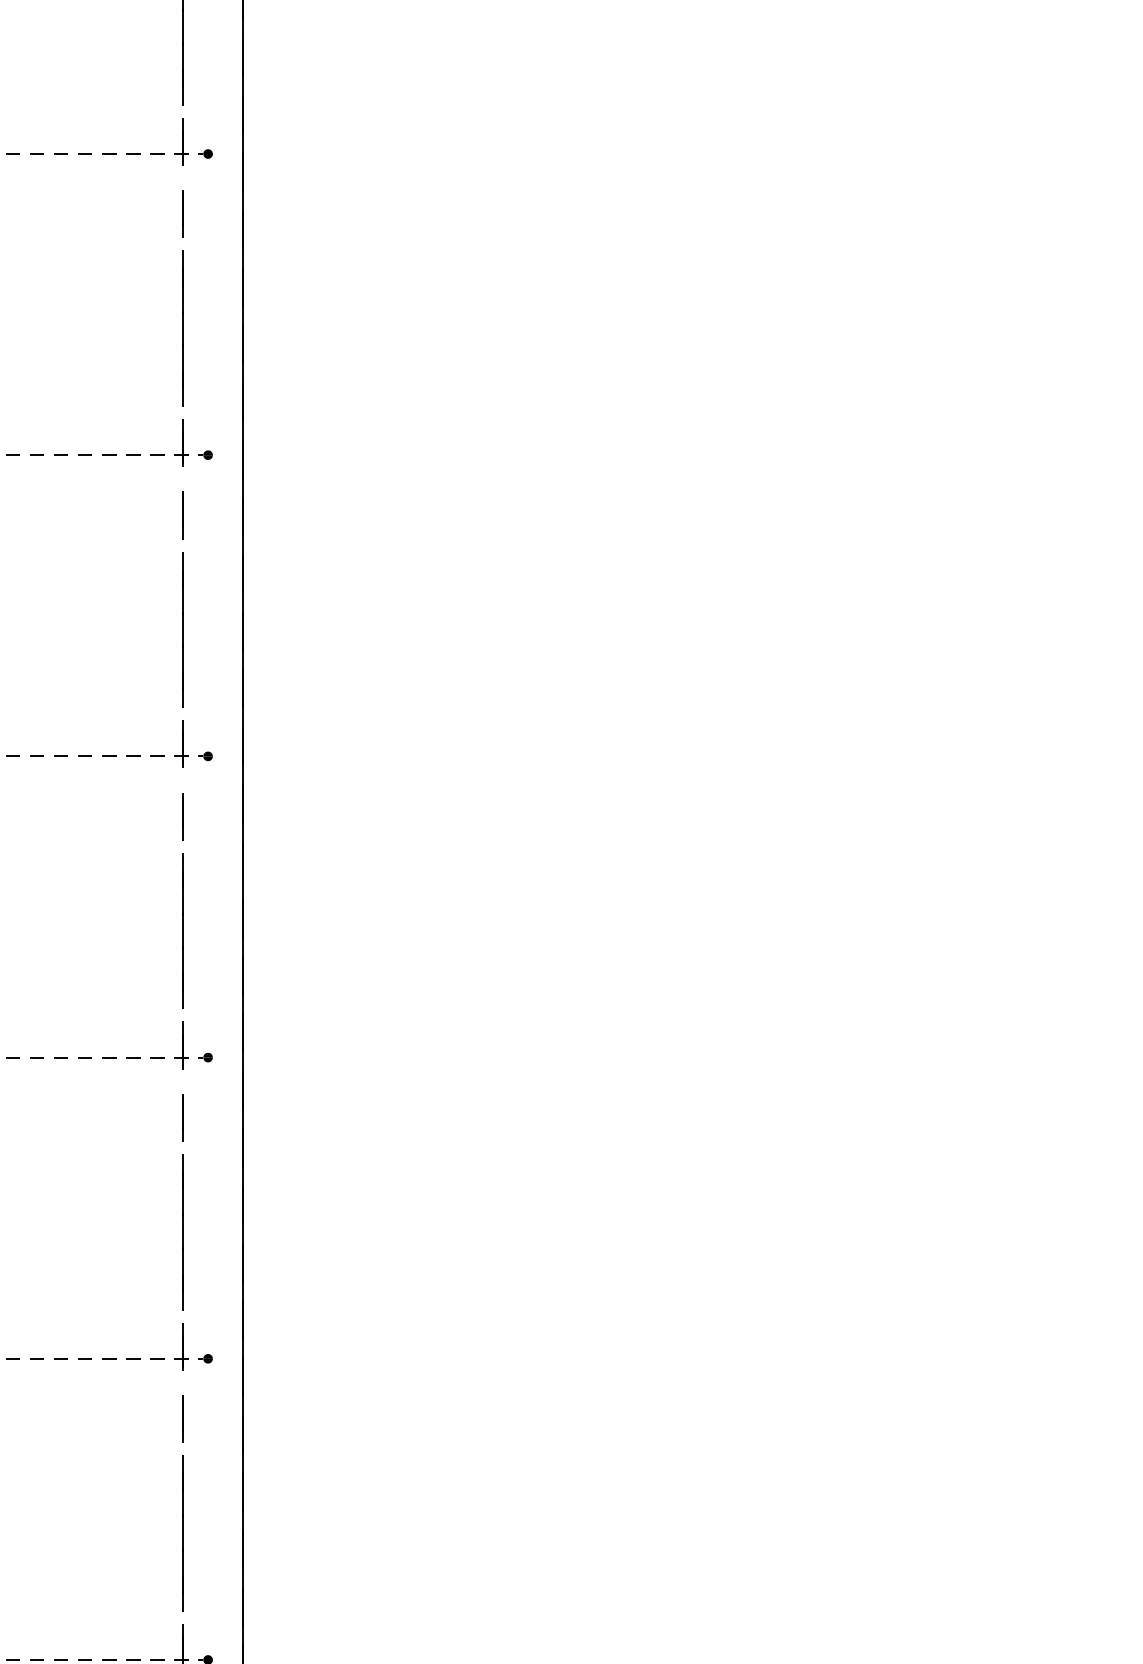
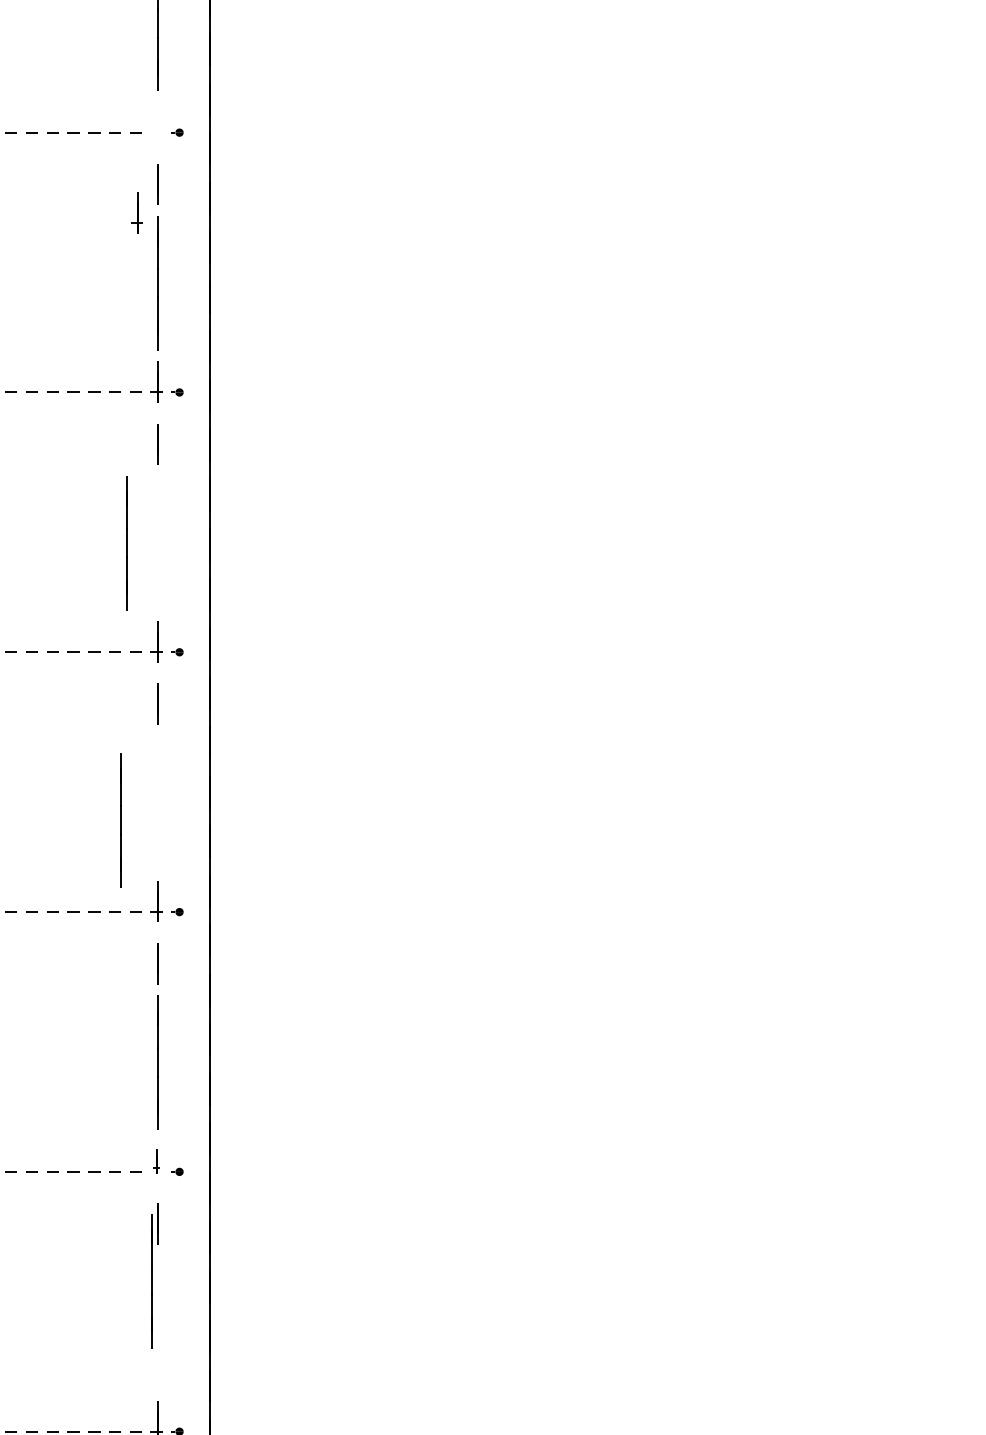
part: (181, 141) -> (136, 212), moved
line: (182, 629) -> (126, 542), moved
line: (182, 930) -> (121, 819), moved
part: (181, 1346) -> (156, 1161), size x0.6
line: (182, 1533) -> (151, 1281), moved

